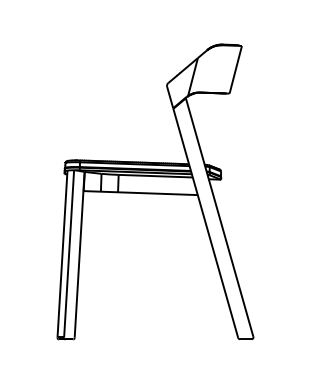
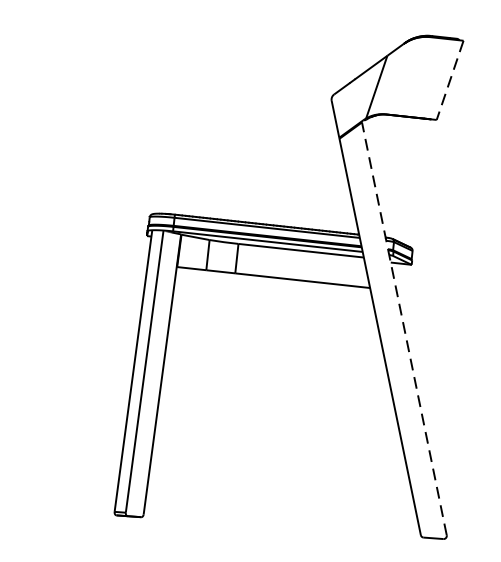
line: (235, 69) -> (449, 79), solid -> dashed
line: (219, 217) -> (404, 328), solid -> dashed

